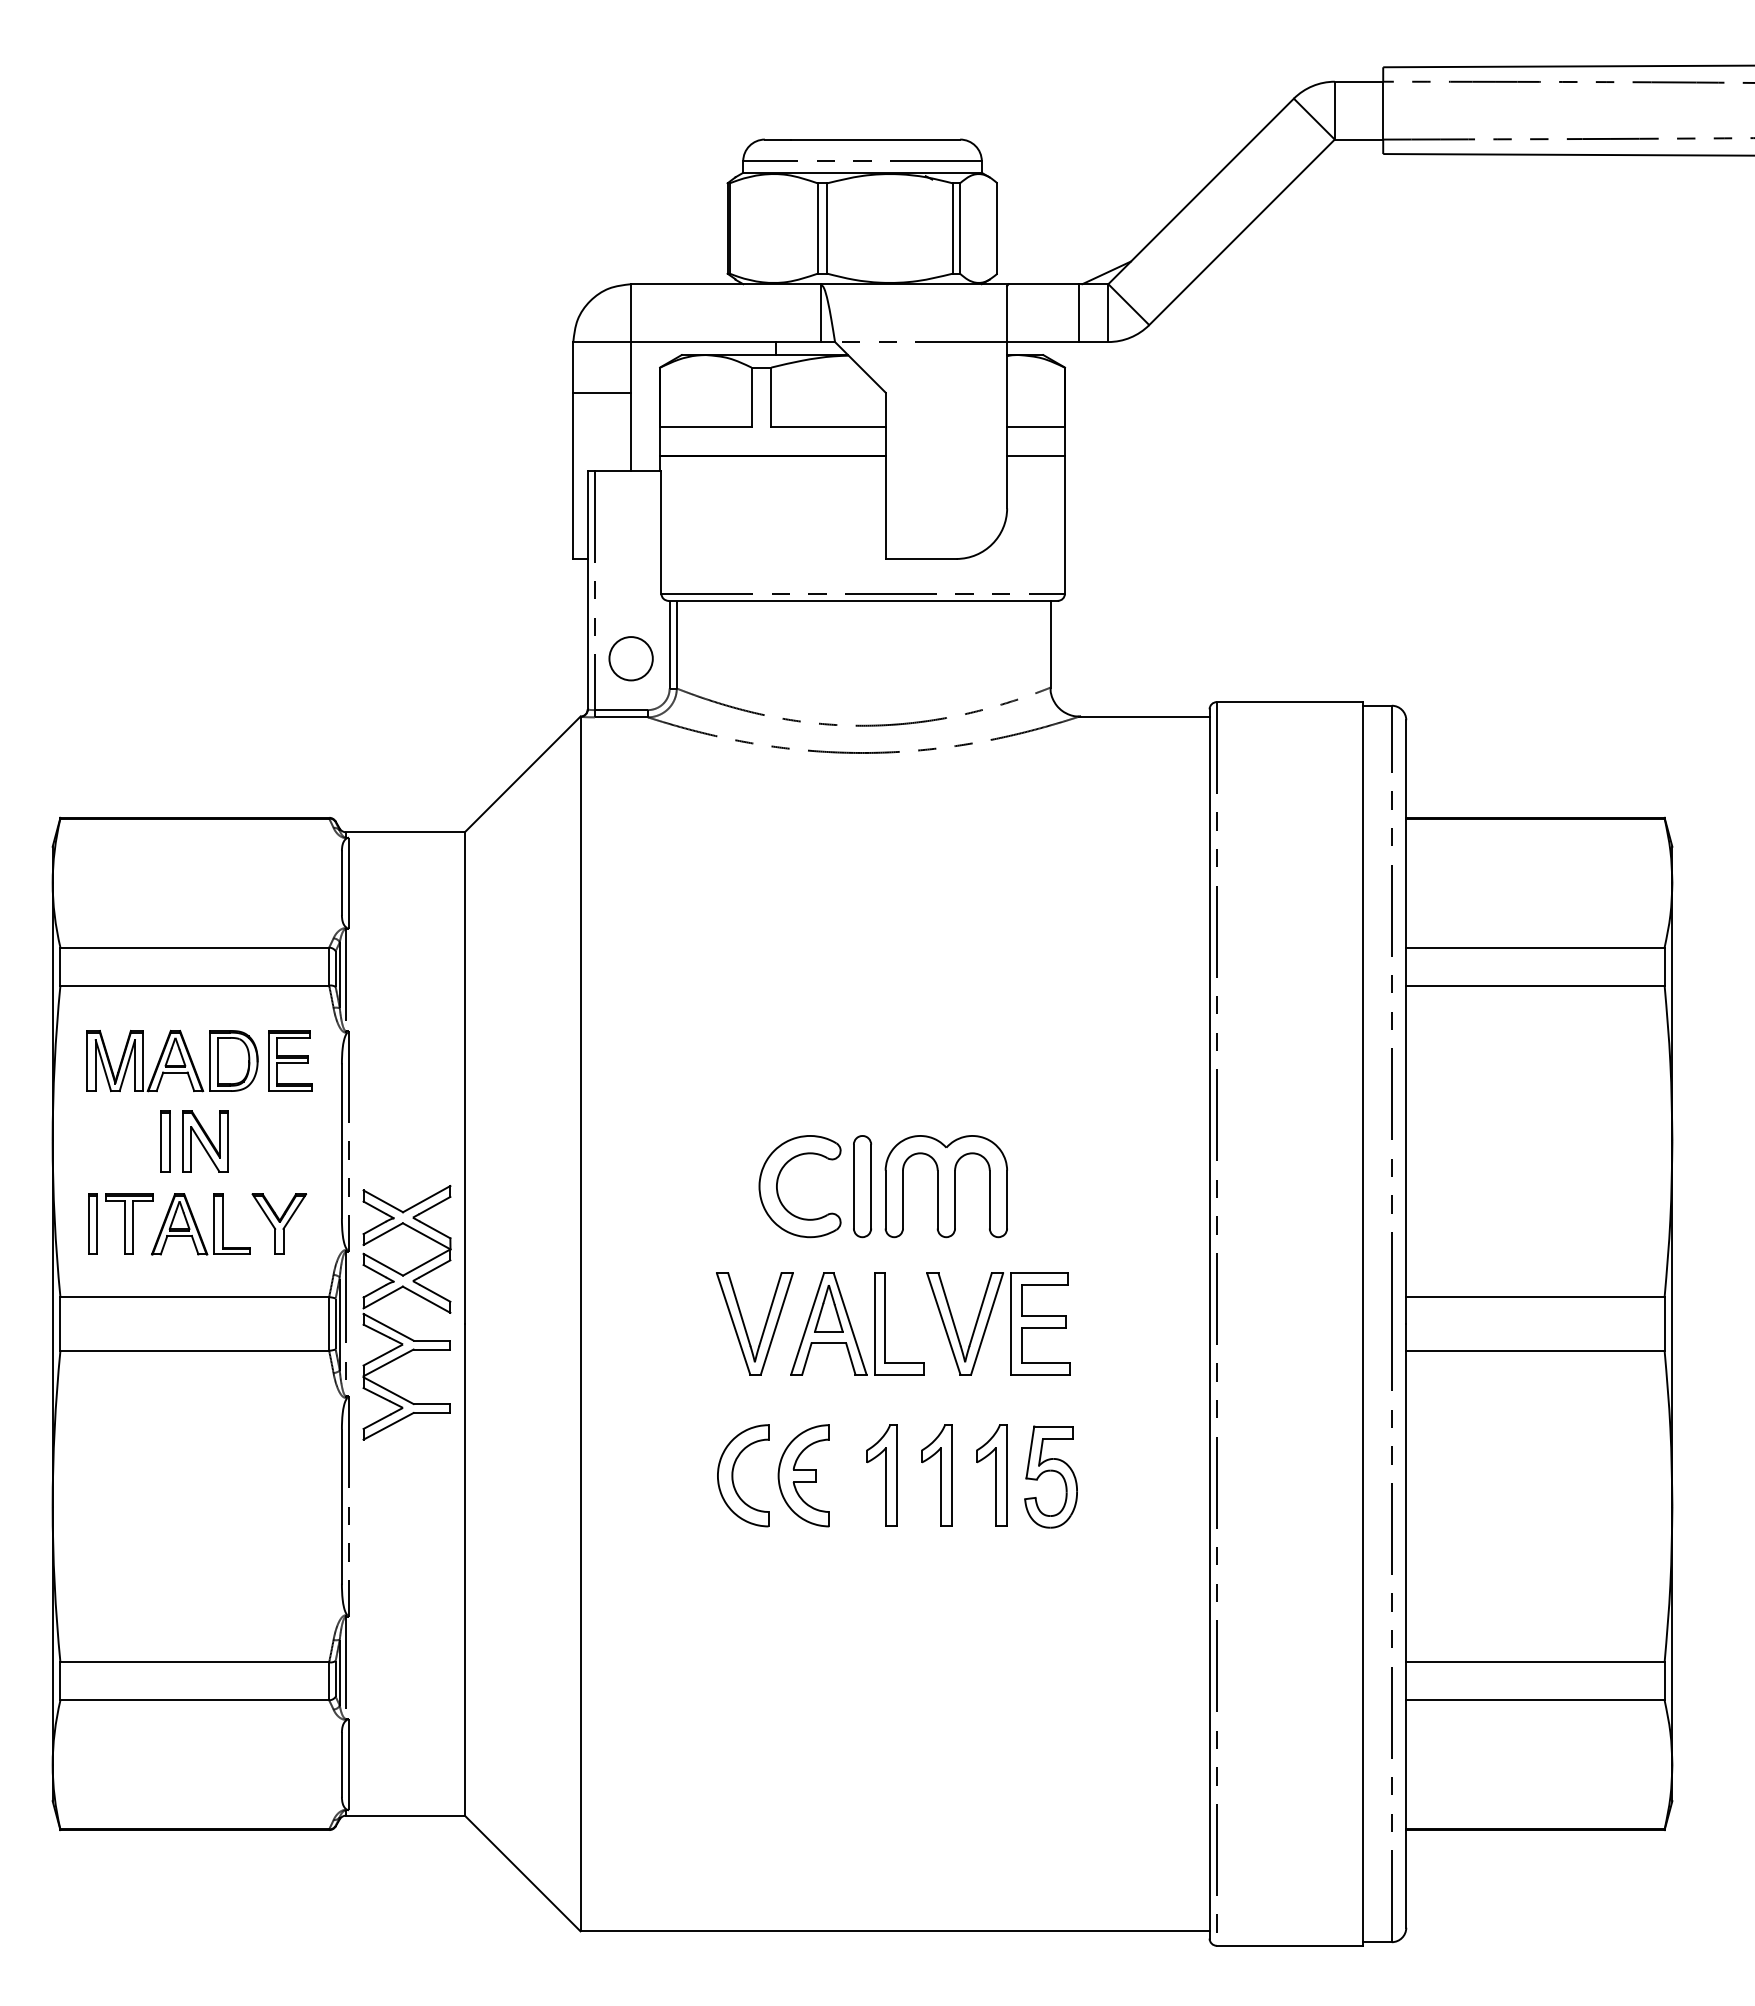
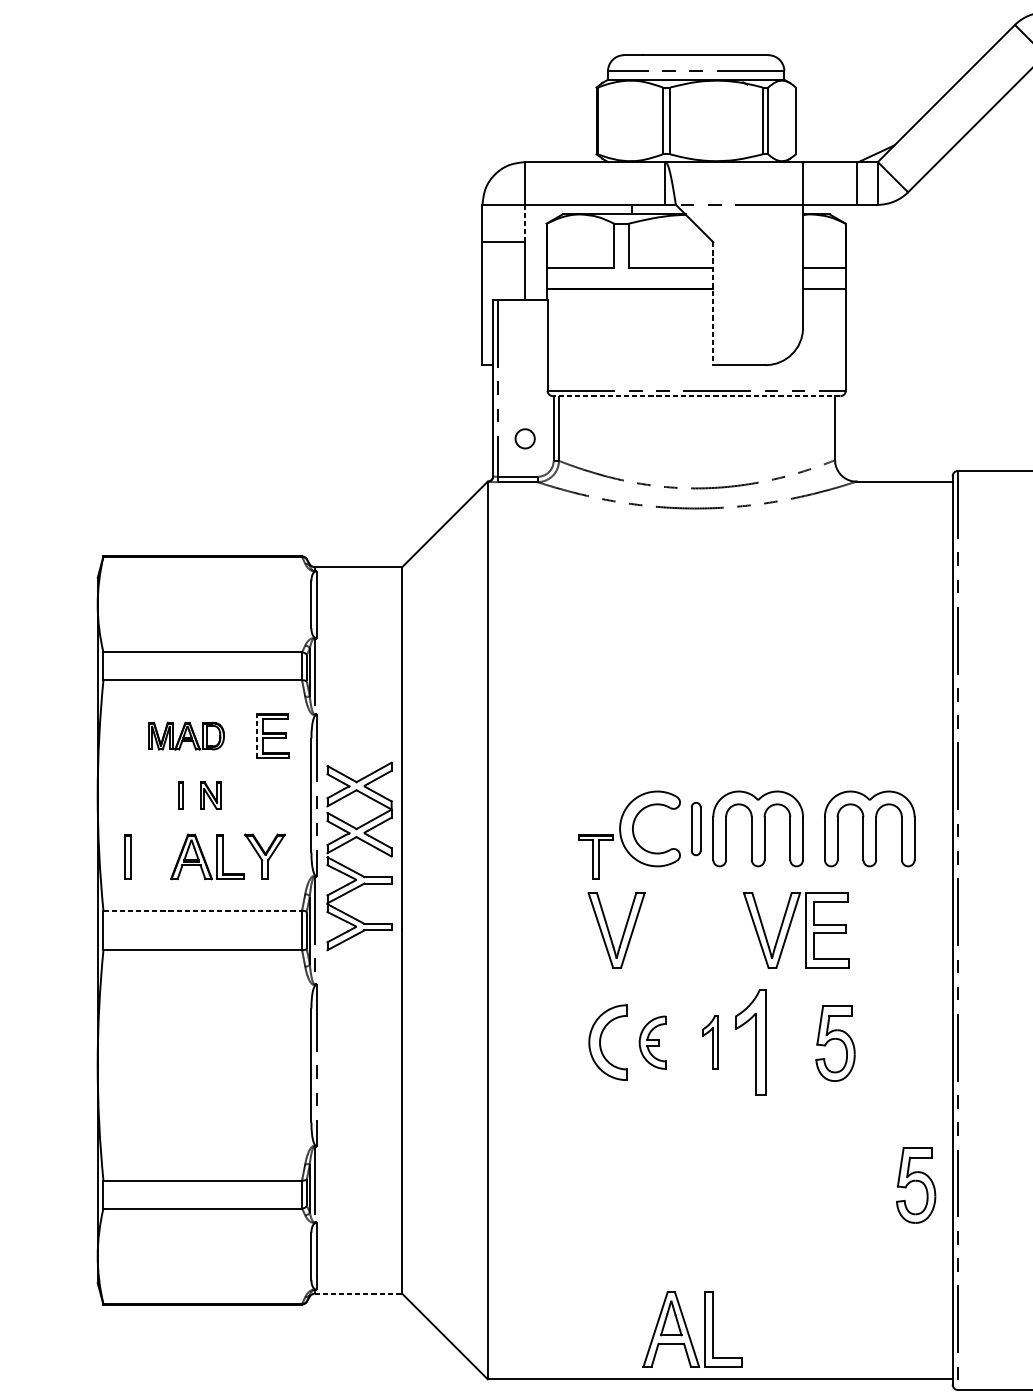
line: (631, 366) -> (525, 222), solid -> dashed
line: (885, 476) -> (713, 304), solid -> dashed
line: (863, 600) -> (696, 395), solid -> dashed
circle: (630, 658) -> (524, 438), size x0.6
part: (172, 1060) -> (186, 735), size x0.6
line: (268, 1060) -> (257, 735), solid -> dashed
part: (165, 1141) -> (181, 795), size x0.6
part: (205, 1141) -> (210, 795), size x0.6
part: (862, 1186) -> (696, 828), size x0.7
part: (1096, 1186) -> (869, 828), added
part: (129, 1223) -> (596, 856), moved
part: (414, 1294) -> (365, 842), moved
line: (195, 1297) -> (203, 910), solid -> dashed
part: (851, 1324) -> (688, 1329), moved
part: (803, 1475) -> (652, 1042), size x0.7
part: (881, 1475) -> (710, 1042), size x0.7
part: (936, 1475) -> (750, 1042), size x1.4
part: (991, 1475) -> (791, 1042), removed
part: (1159, 1668) -> (915, 1185), added
line: (405, 1815) -> (358, 1293), solid -> dashed

